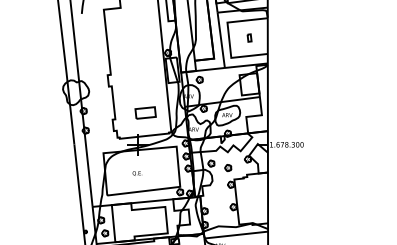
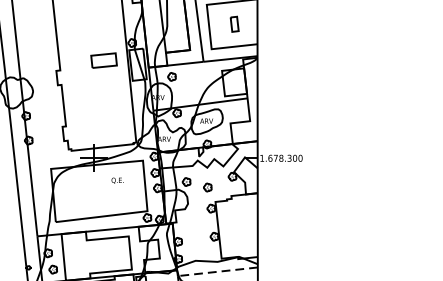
part: (249, 37) -> (234, 23), size x1.6
part: (145, 112) -> (103, 59), moved
text: (137, 173) -> (117, 180), moved
line: (235, 235) -> (216, 272), solid -> dashed

